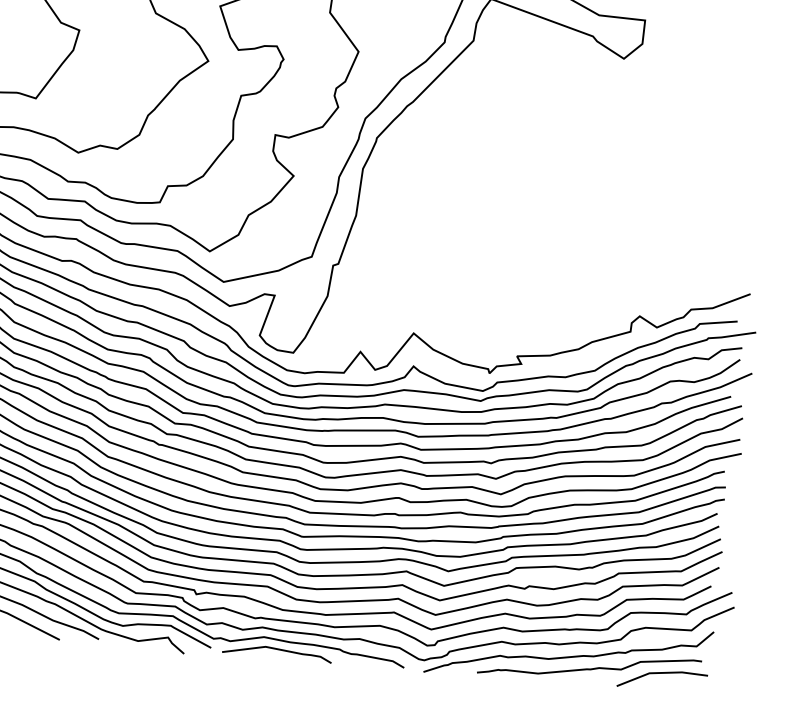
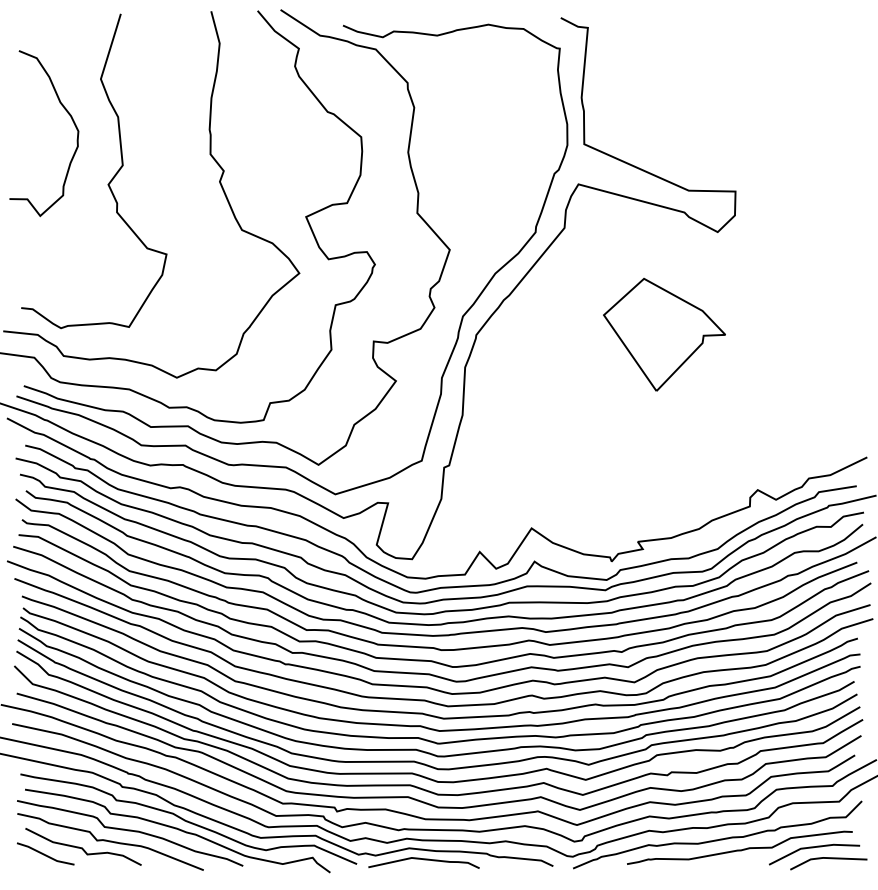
part: (562, 154) -> (664, 334), added
line: (677, 686) -> (830, 859), added

